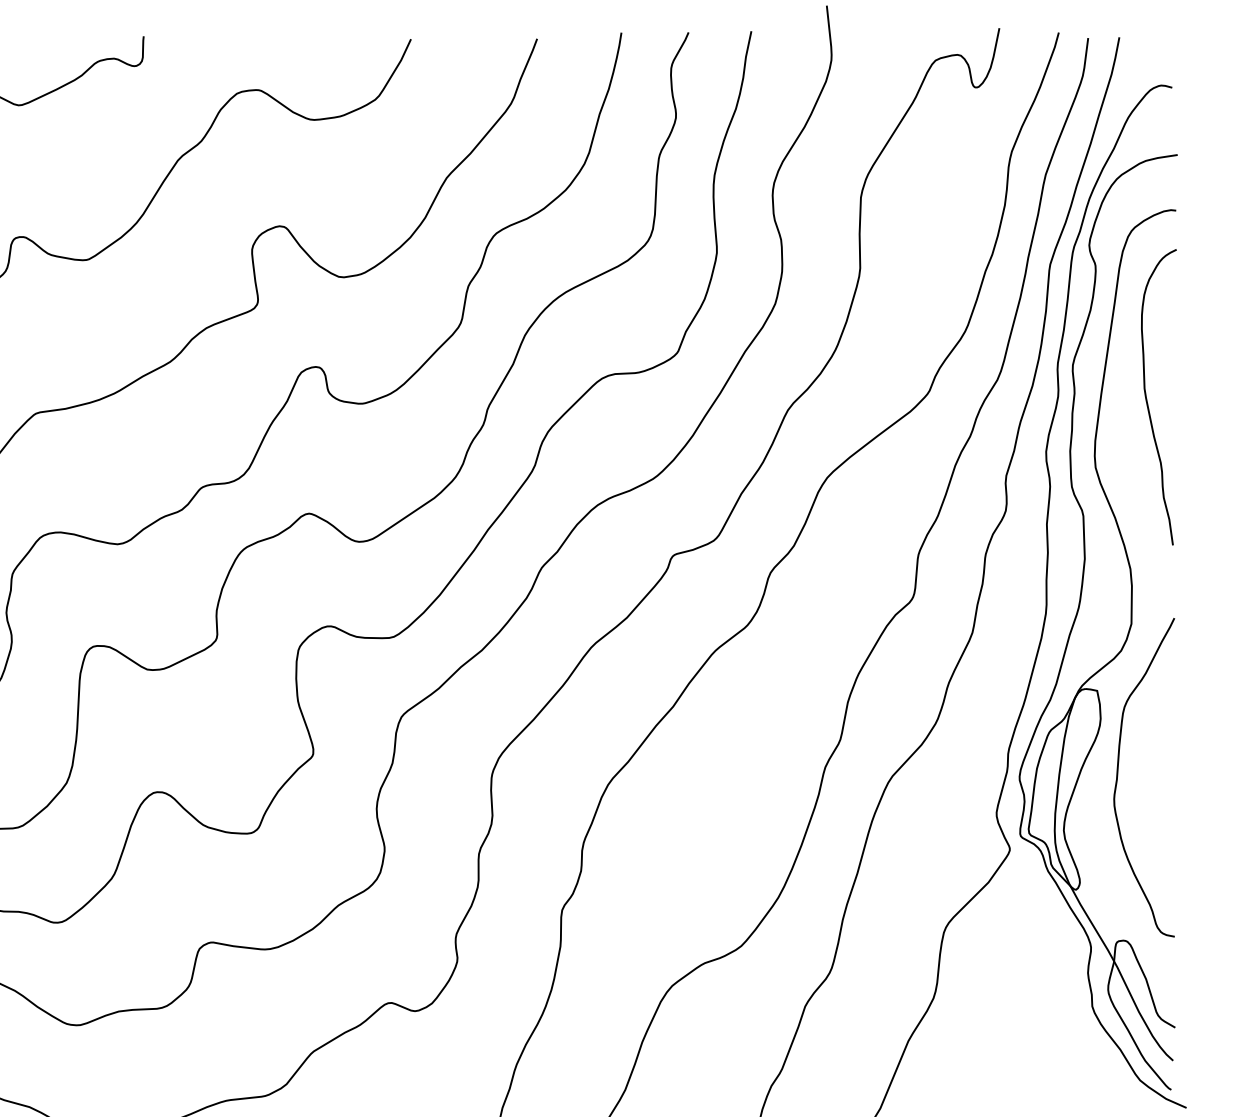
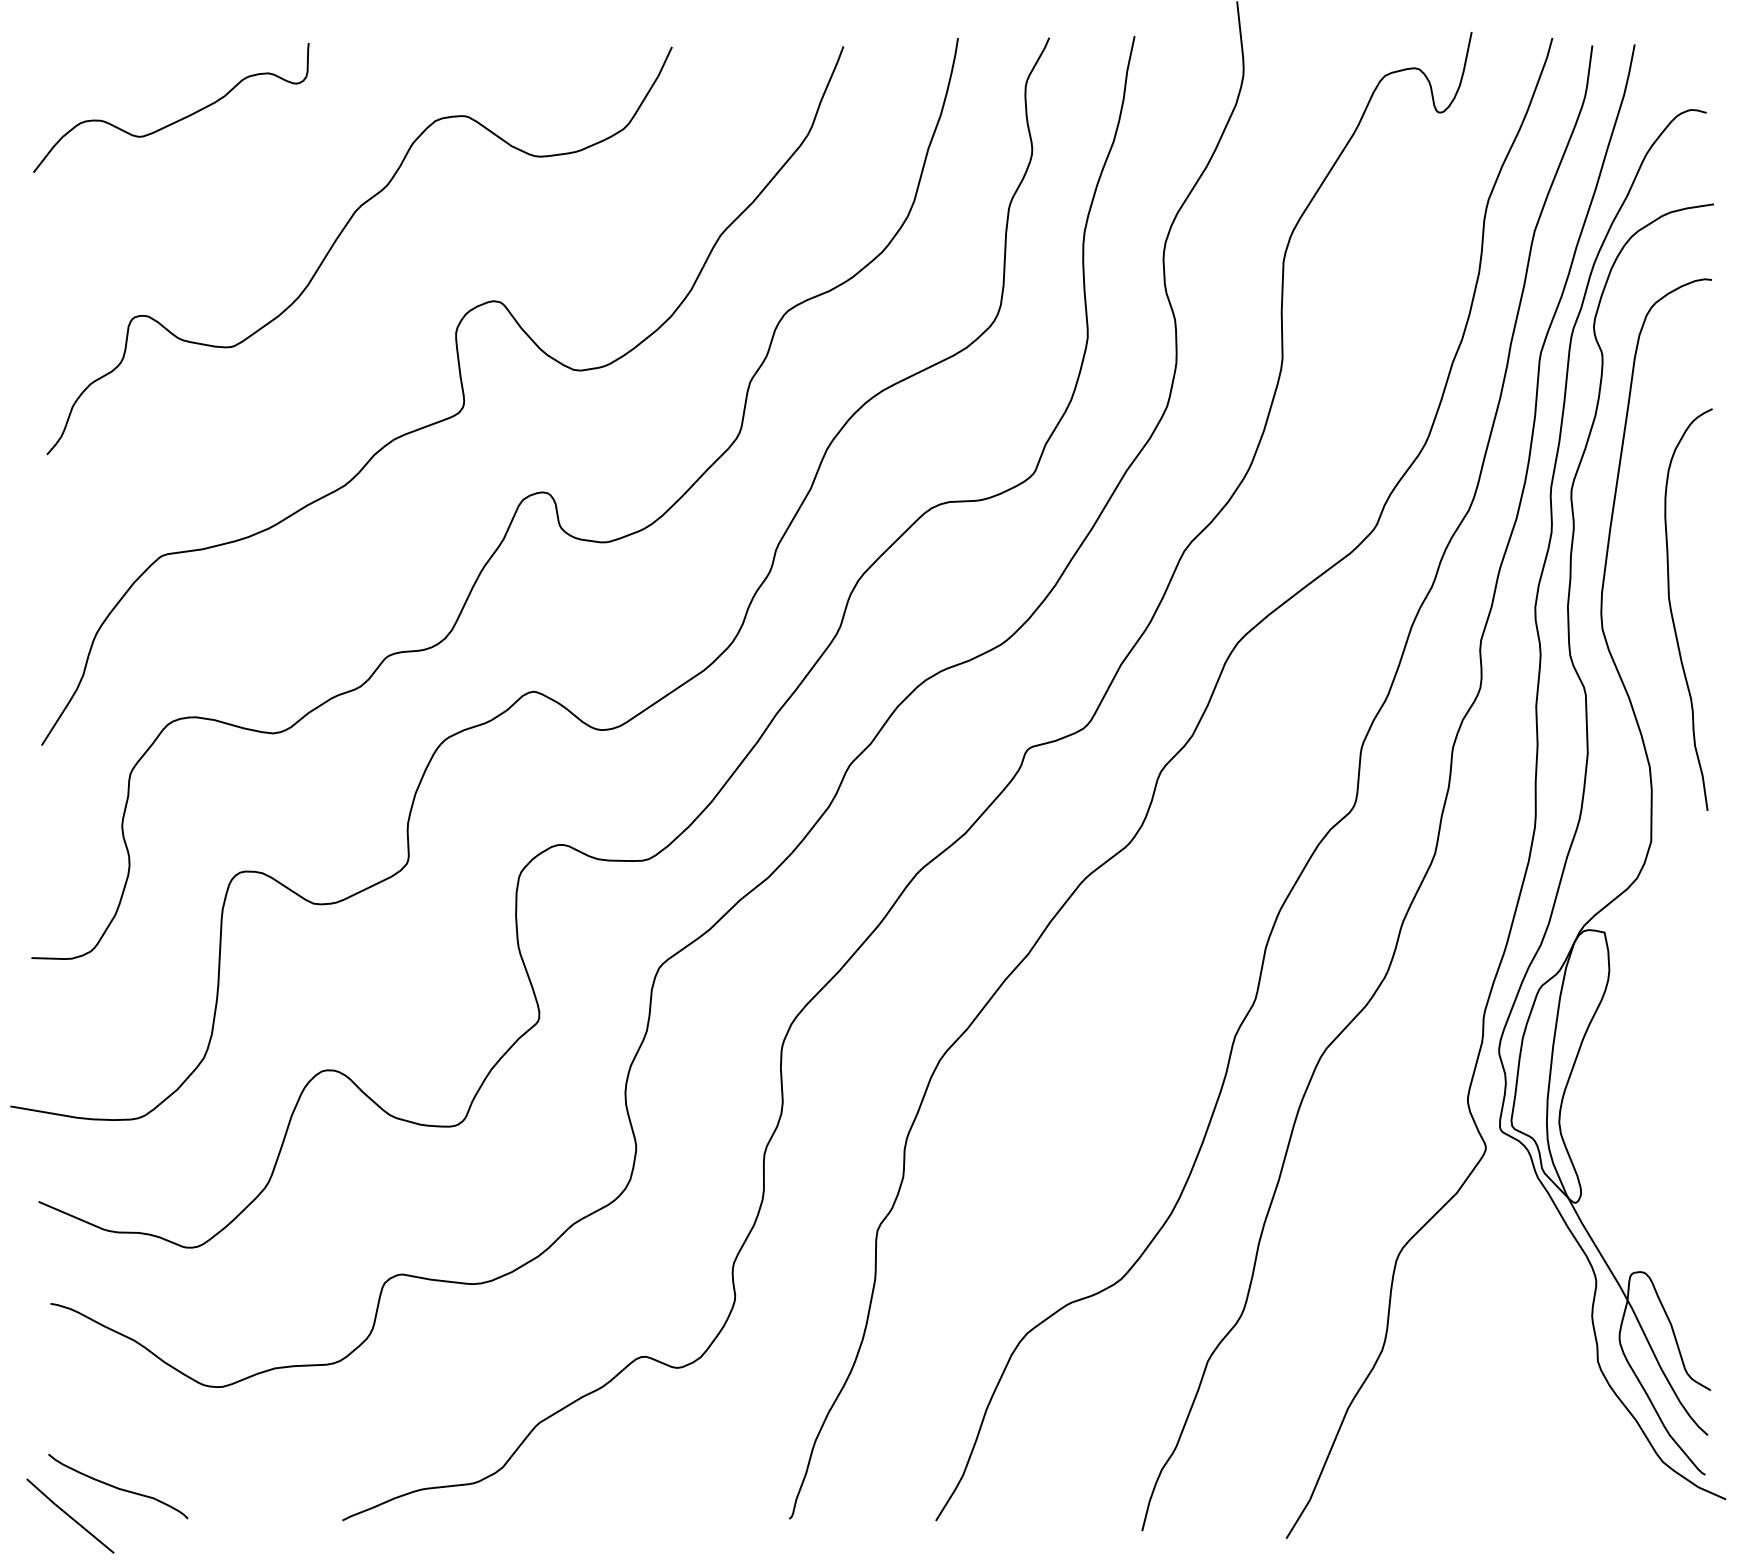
curve: (1147, 398) -> (1672, 611), moved
curve: (1118, 771) -> (1633, 1042), removed

